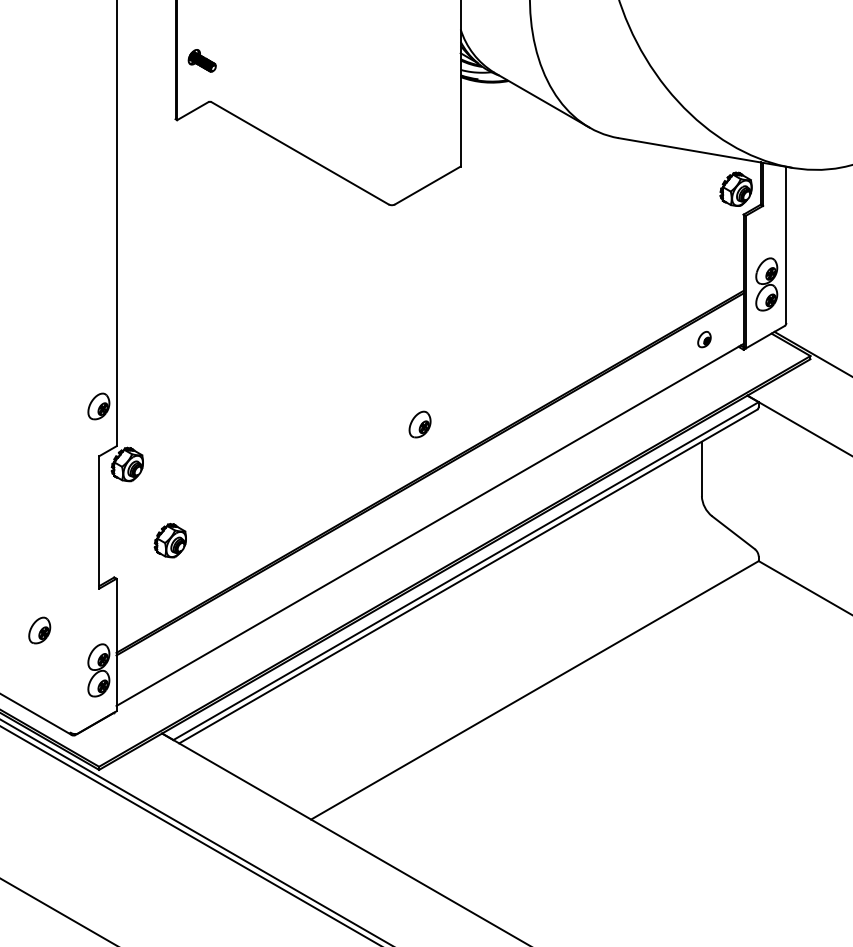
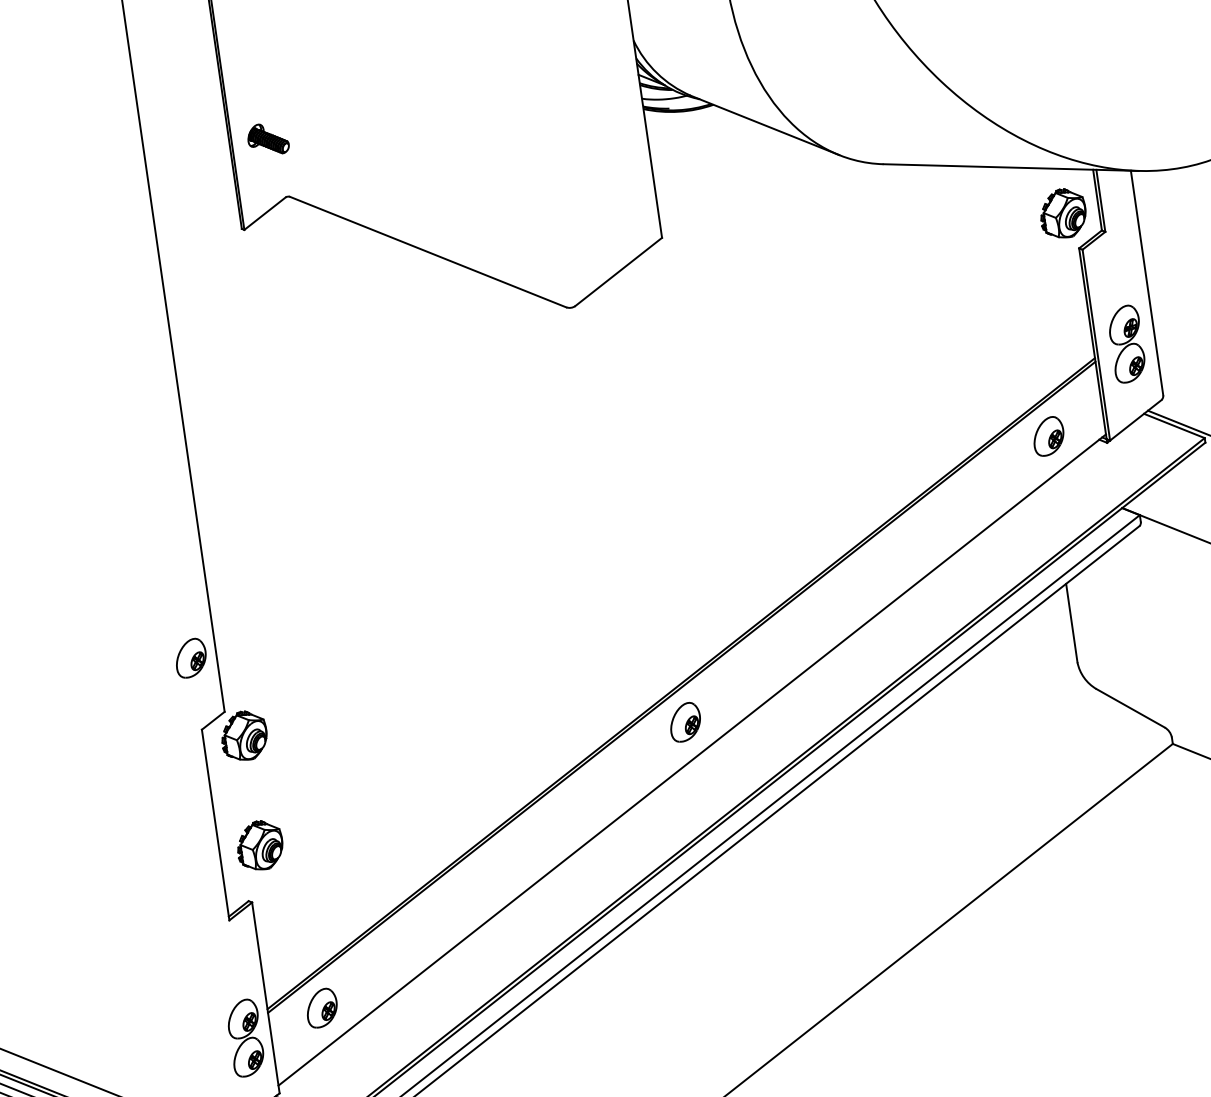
part: (704, 339) -> (1048, 436), size x1.67
part: (419, 424) -> (684, 722), moved
part: (169, 540) -> (258, 845), moved
part: (39, 630) -> (321, 1008), moved

